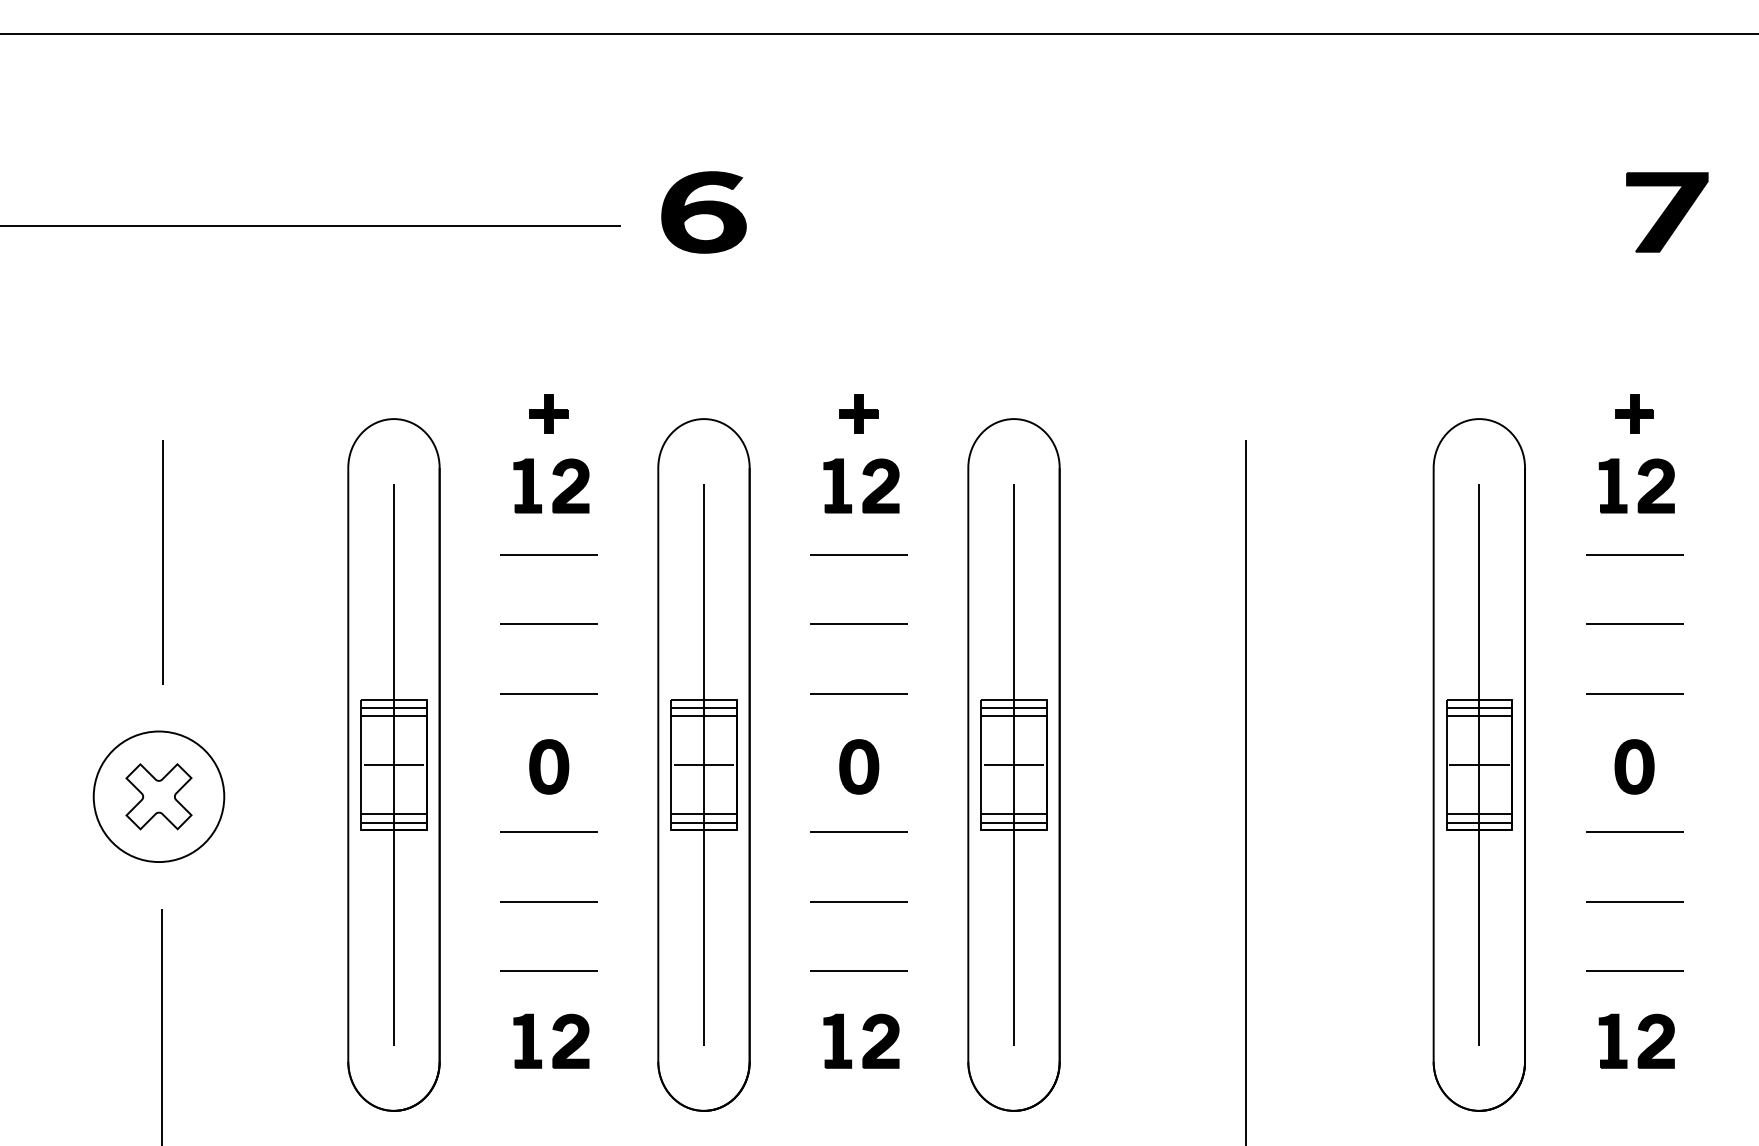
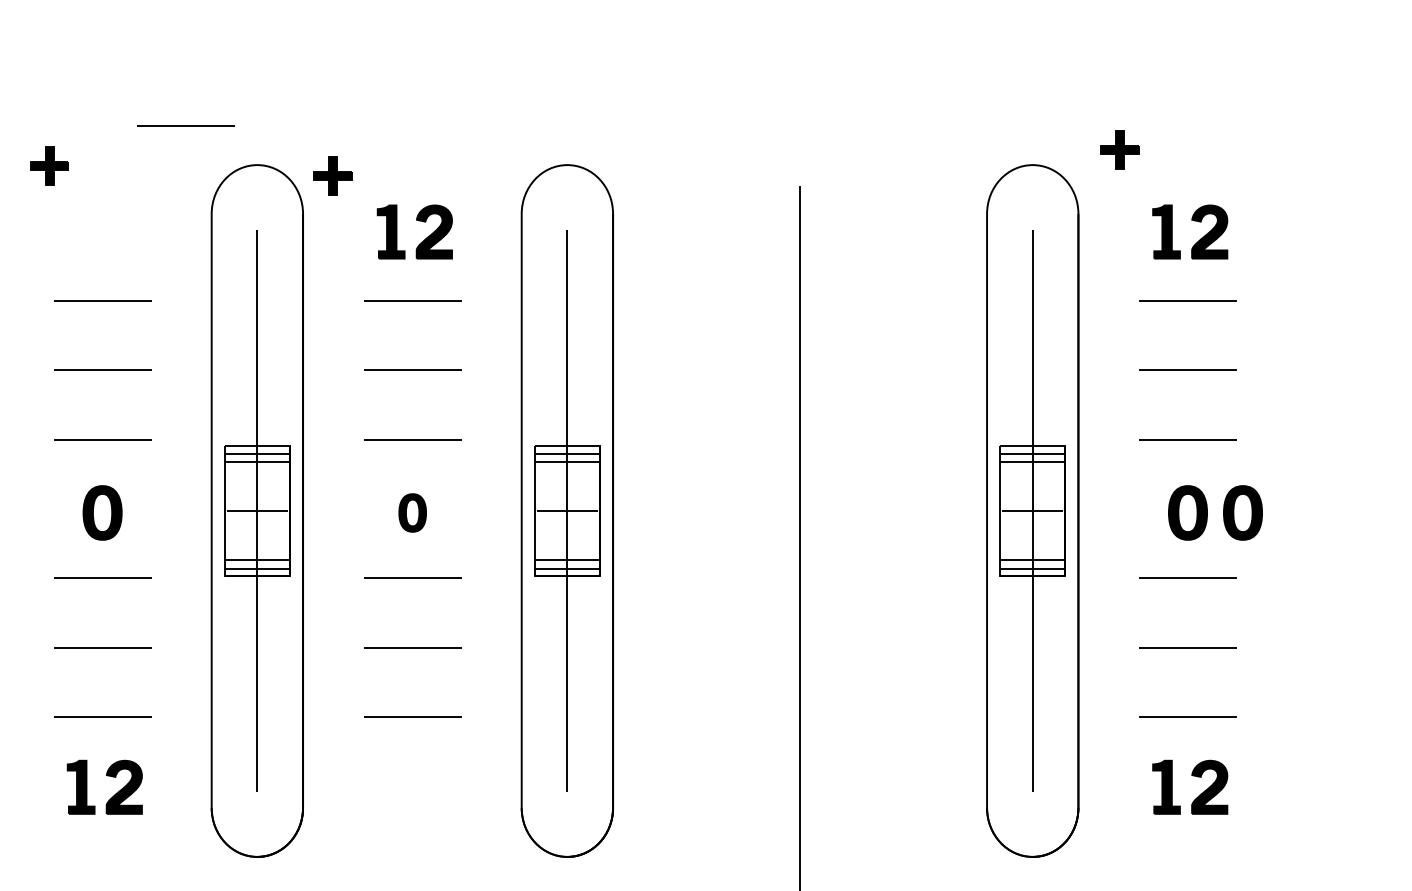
line: (631, 379) -> (184, 125), added
part: (548, 413) -> (48, 165), moved
part: (858, 413) -> (331, 175), moved
part: (1634, 413) -> (1119, 149), moved
part: (555, 475) -> (108, 221), removed
part: (859, 766) -> (412, 512), size x0.7
part: (1689, 766) -> (1242, 512), added
part: (864, 1030) -> (417, 776), removed

